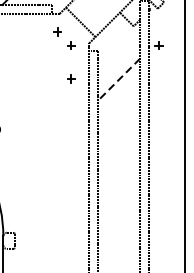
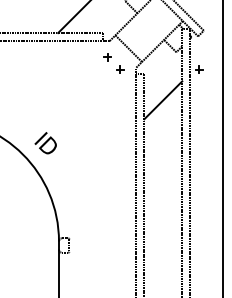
part: (71, 78) -> (120, 99), removed
line: (119, 79) -> (163, 100), dashed -> solid

